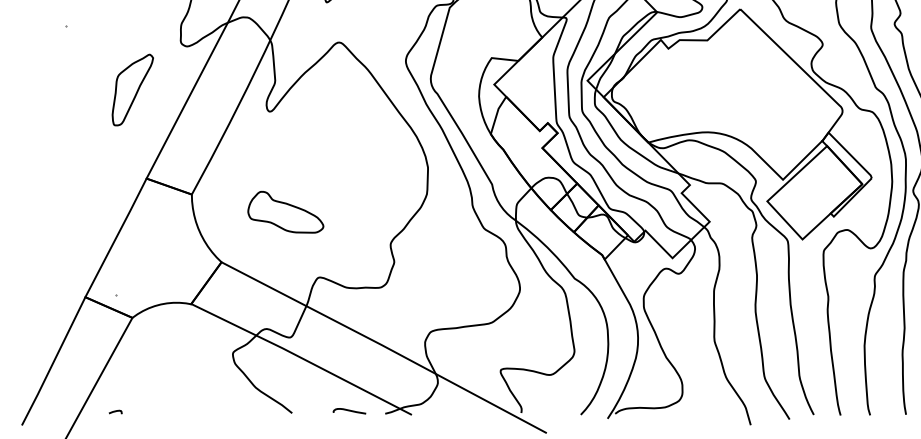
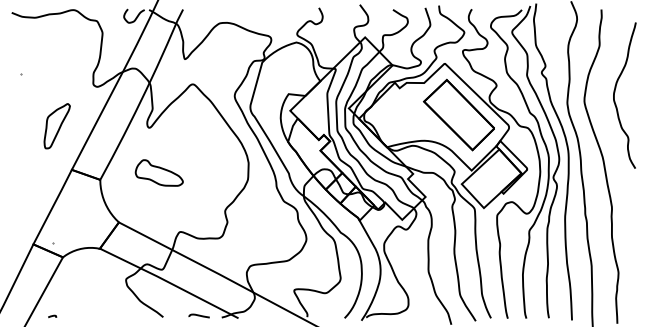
part: (131, 90) -> (56, 126), moved
part: (762, 90) -> (458, 114), added
part: (284, 211) -> (158, 172), moved

